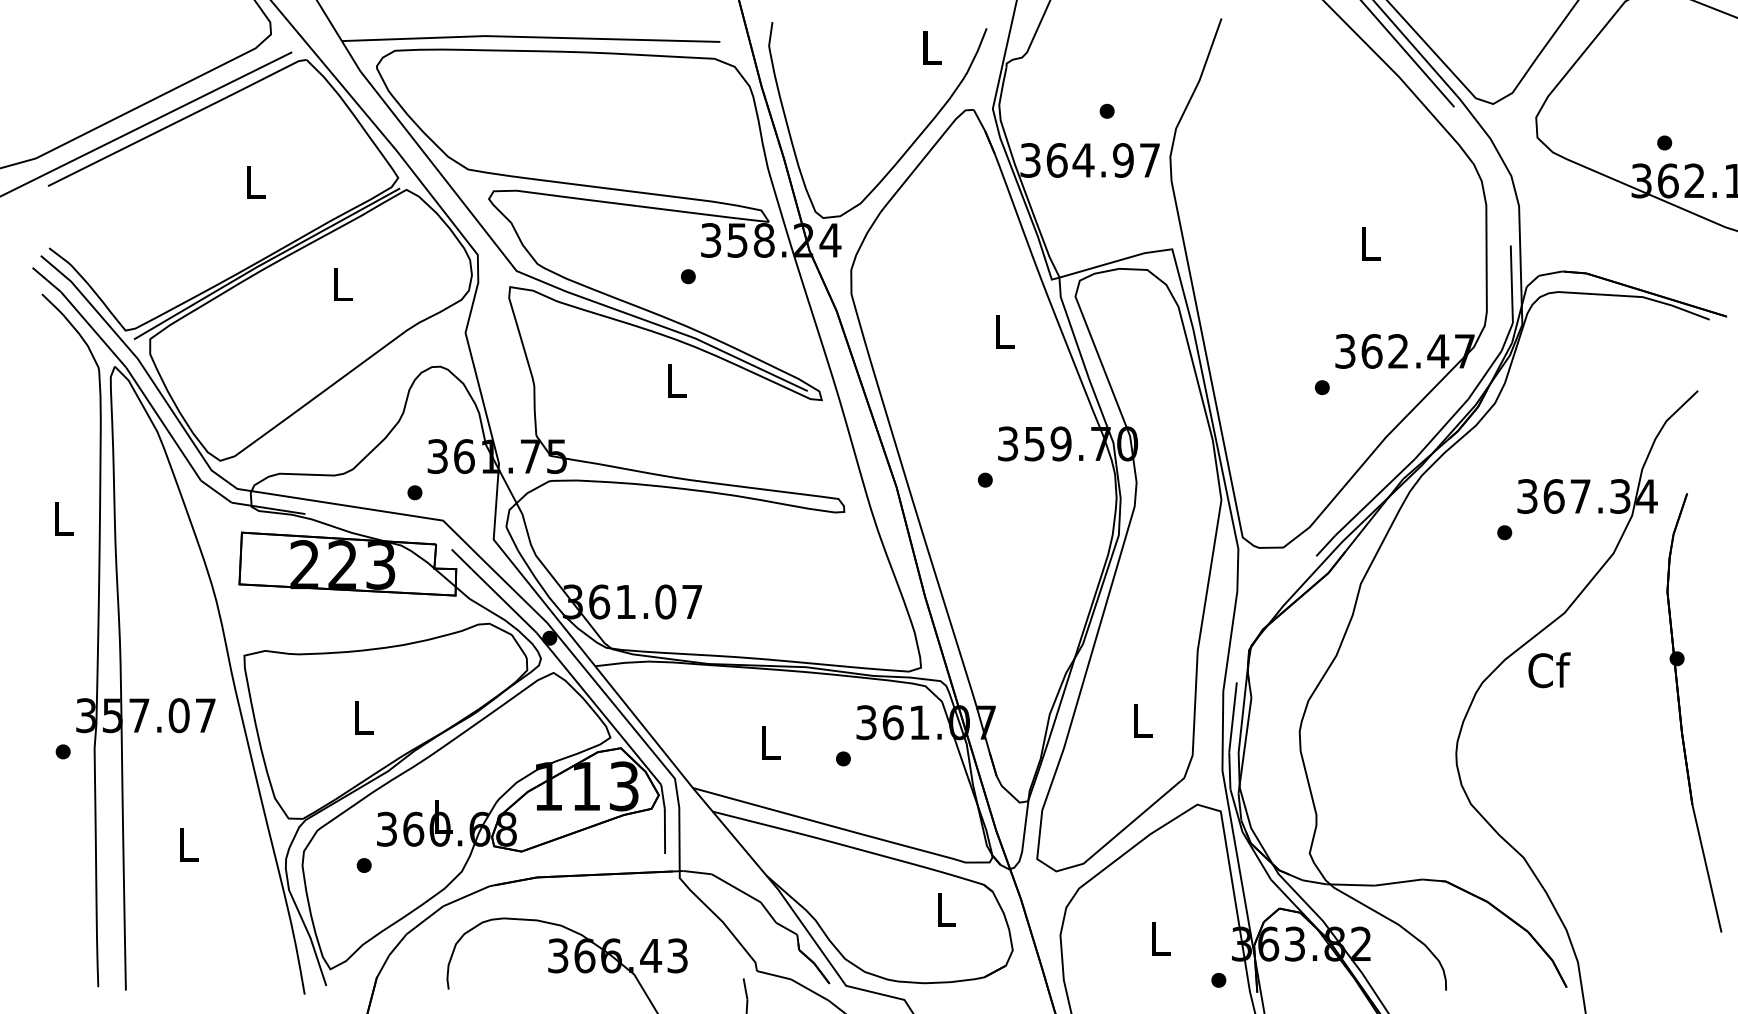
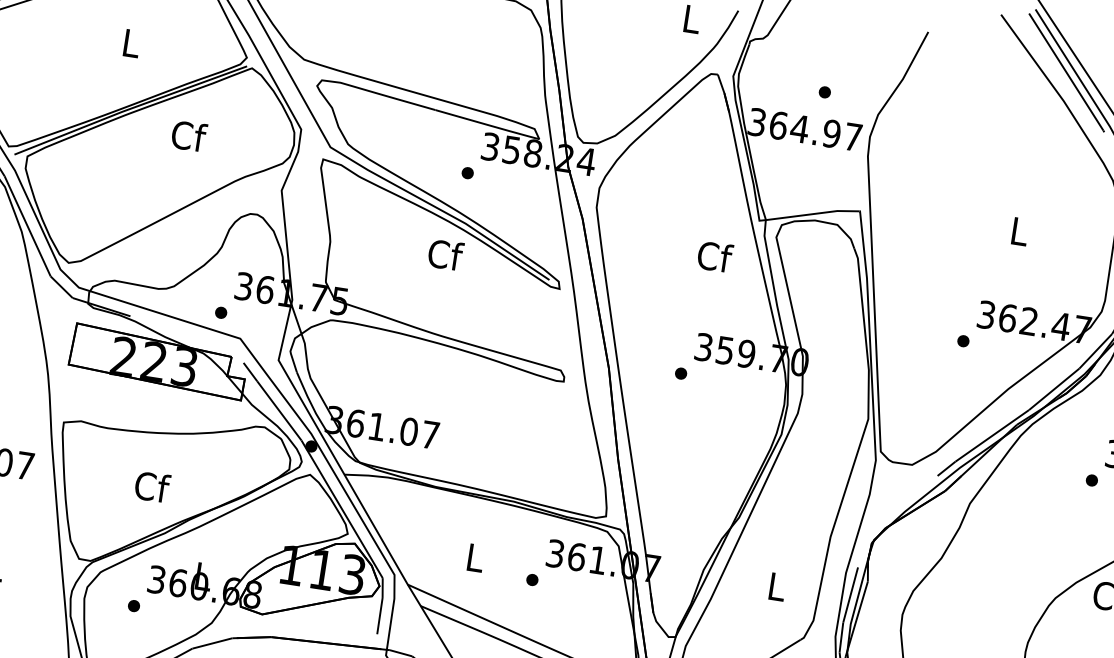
text: (342, 284) -> (188, 136), L -> Cf
text: (1004, 331) -> (714, 256), L -> Cf
text: (677, 380) -> (446, 255), L -> Cf
text: (364, 717) -> (152, 487), L -> Cf

